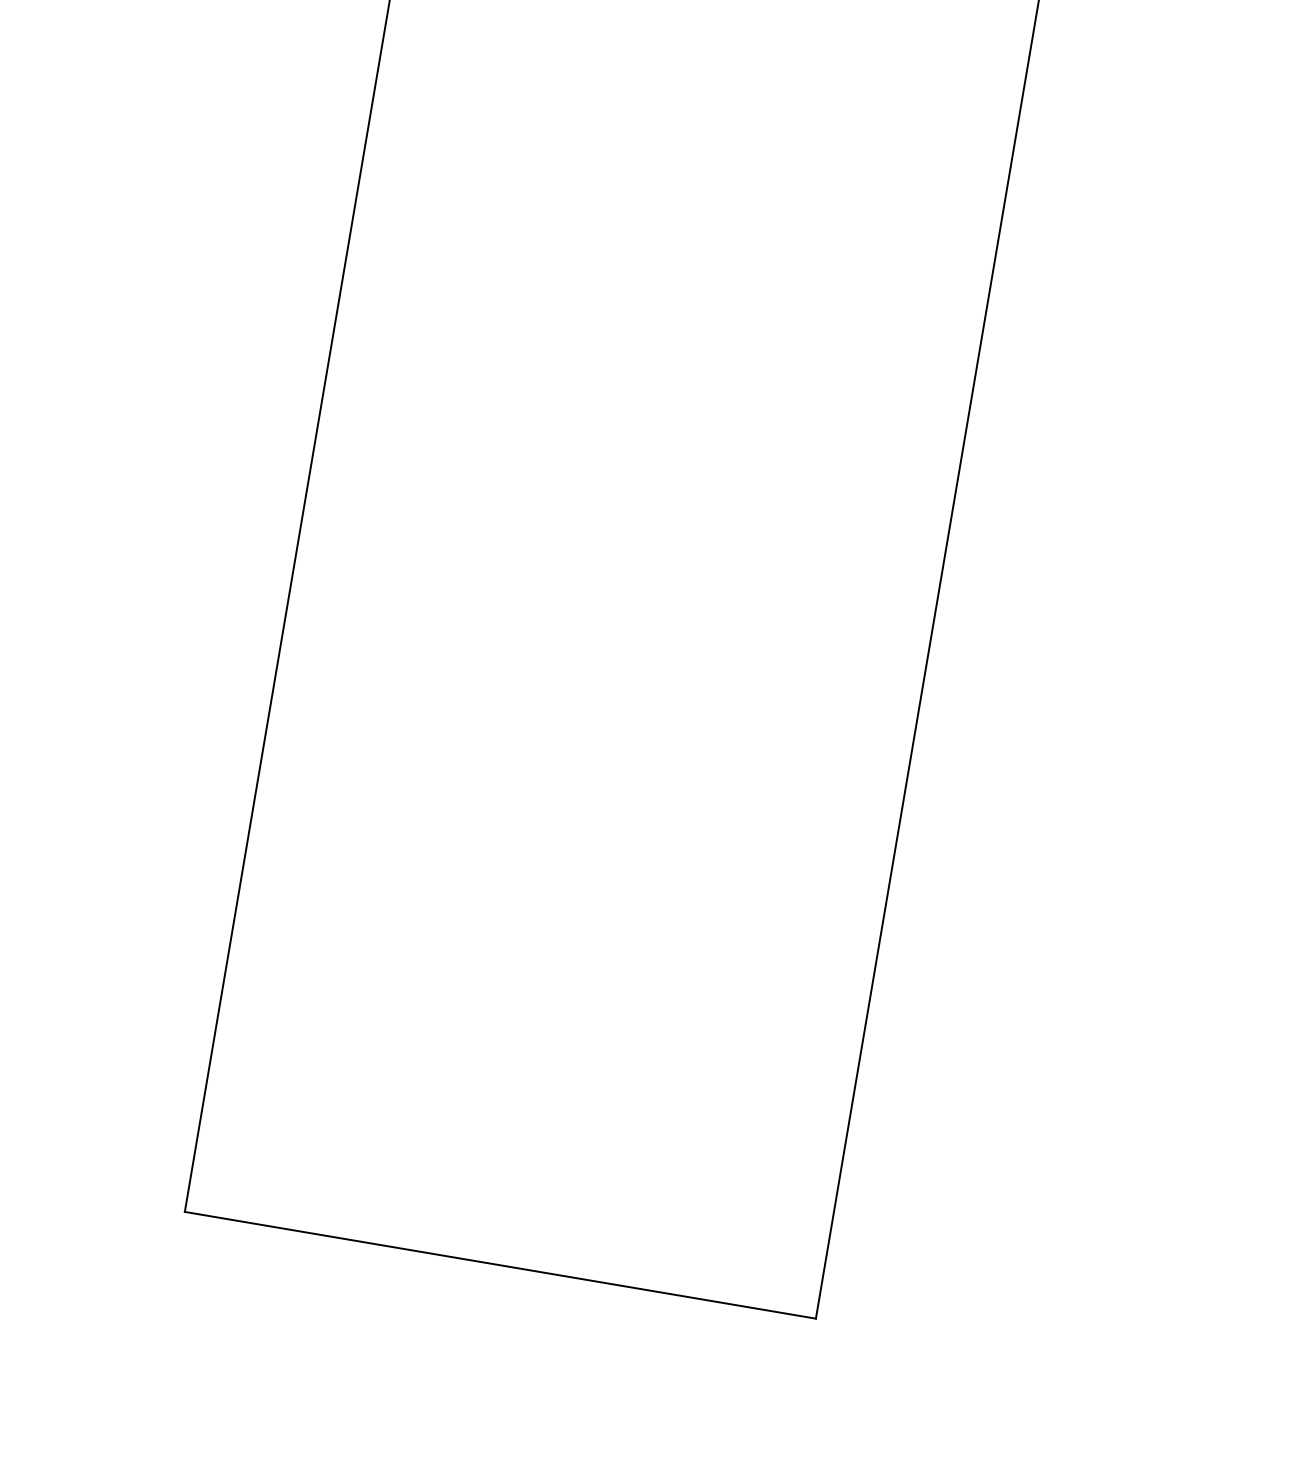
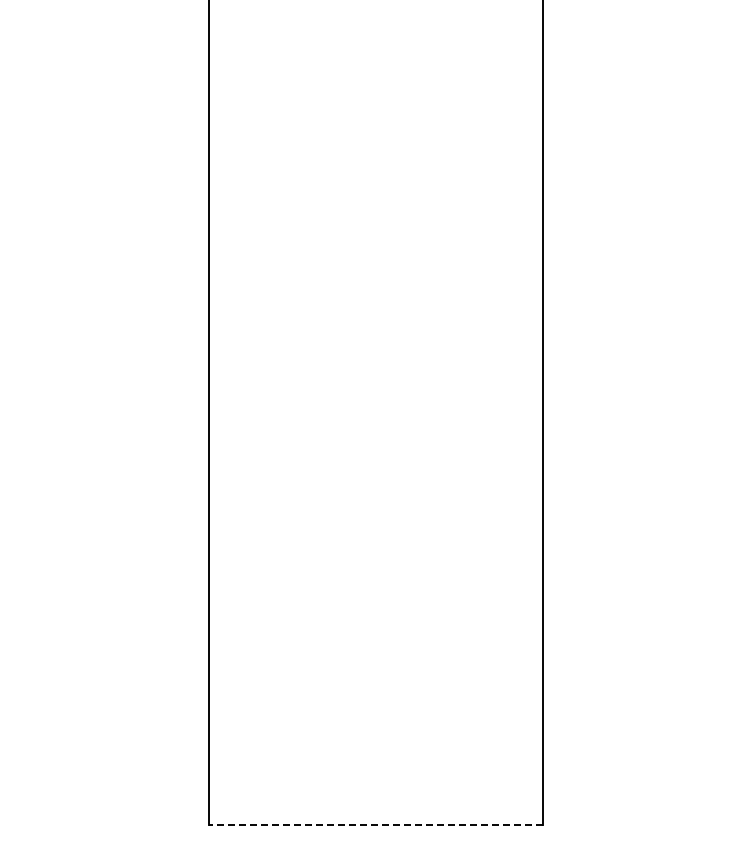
line: (499, 1265) -> (375, 825), solid -> dashed

